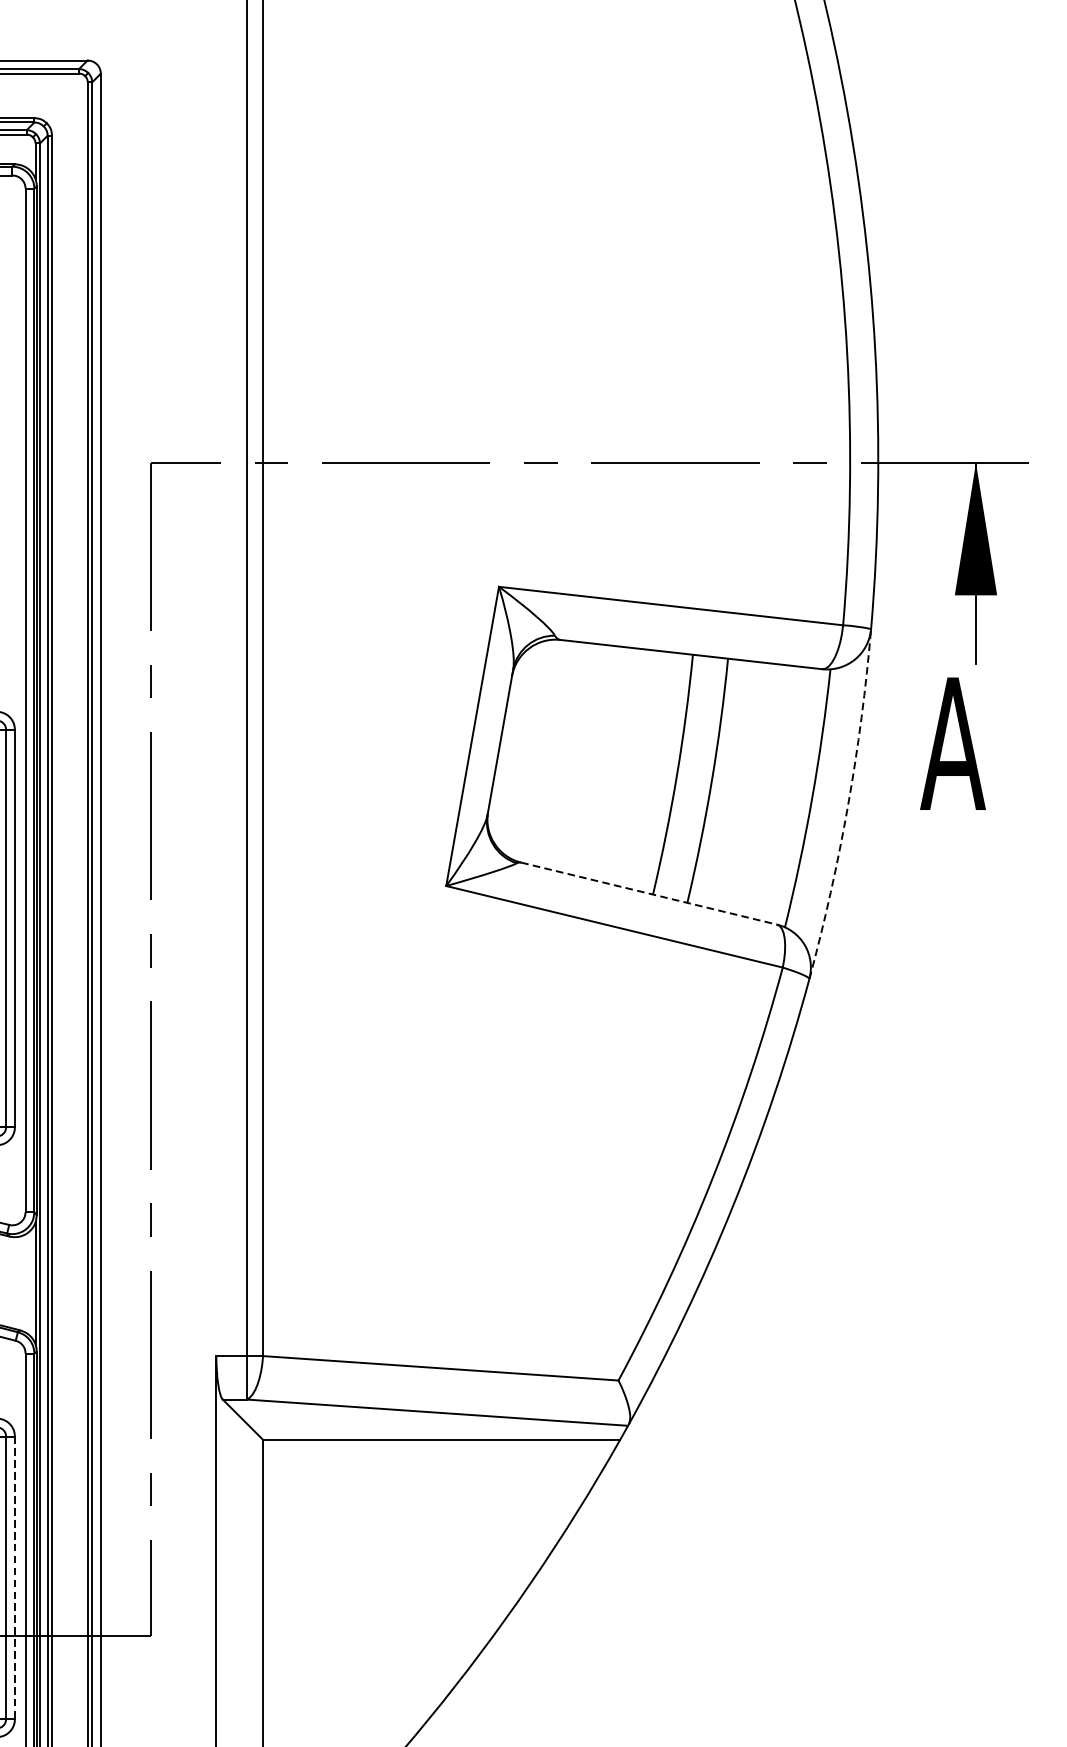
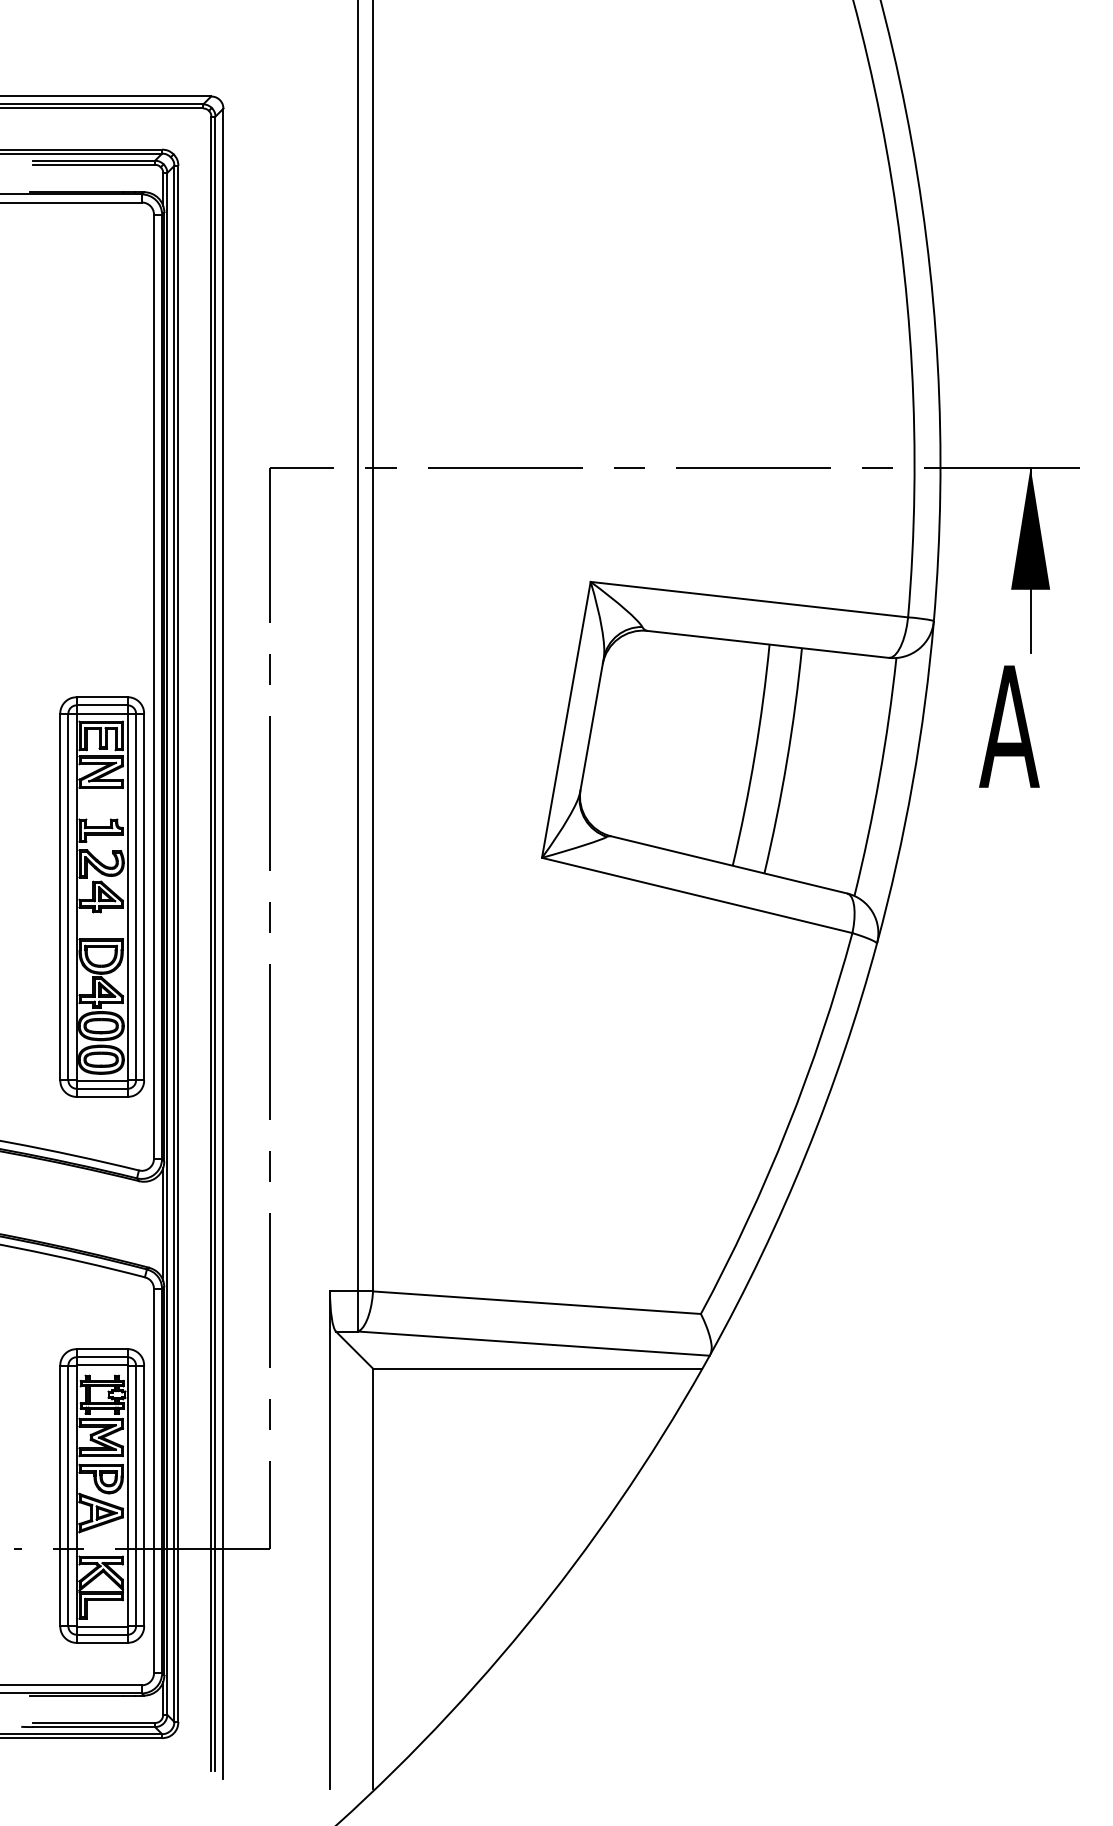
arc: (847, 805) -> (912, 783), dashed -> solid
line: (649, 894) -> (729, 865), dashed -> solid
line: (15, 1578) -> (144, 1496), dashed -> solid

